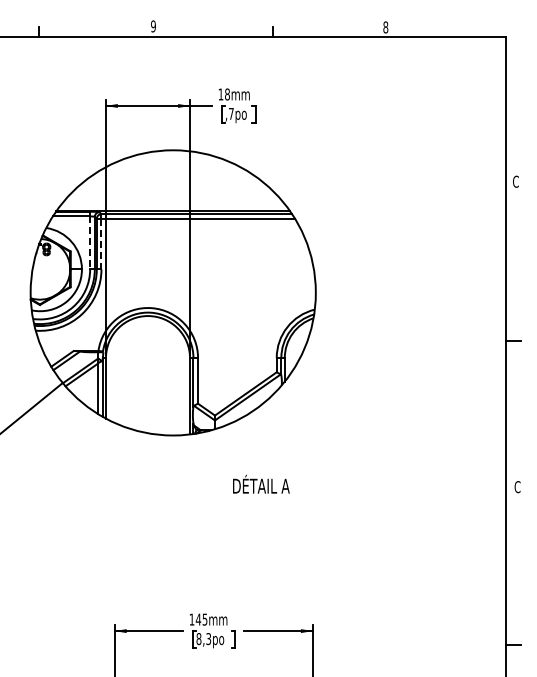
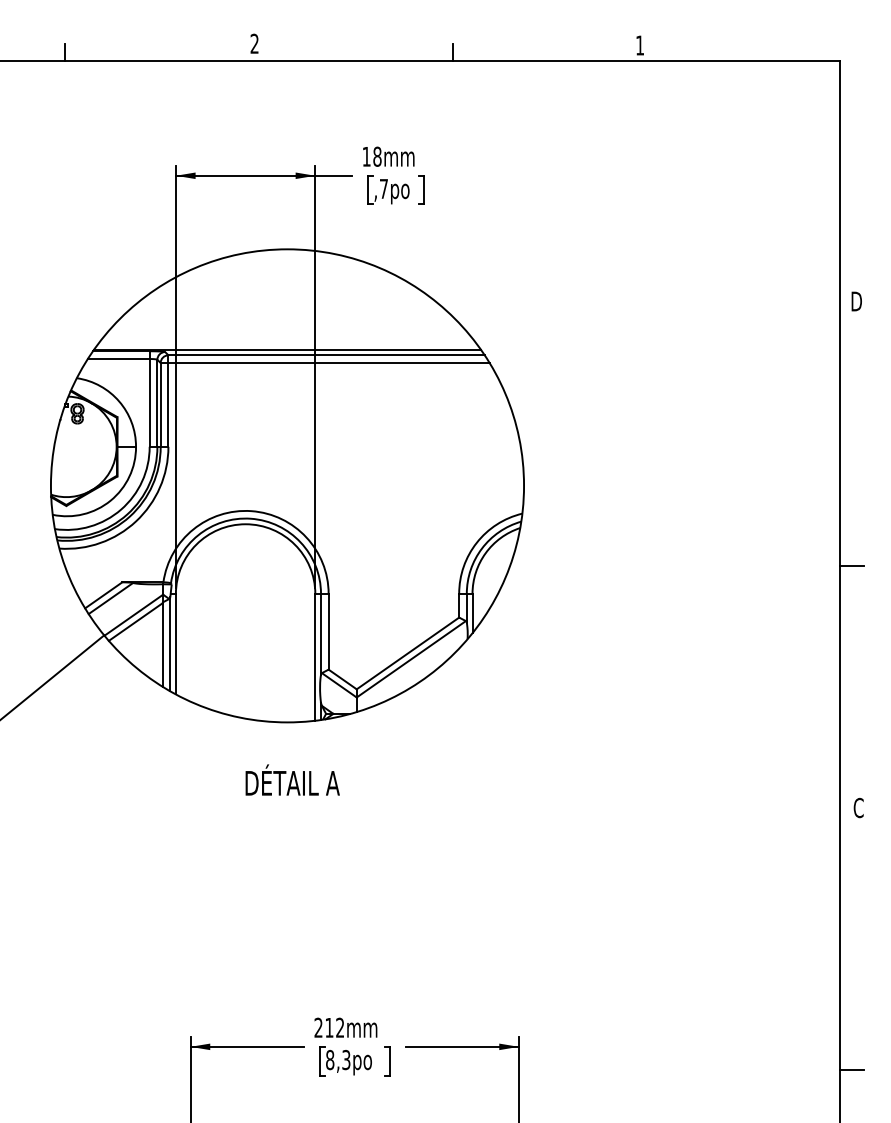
text: (153, 26) -> (254, 43), 9 -> 2
text: (385, 27) -> (639, 45), 8 -> 1
text: (516, 181) -> (856, 301), C -> D
line: (90, 243) -> (150, 403), dashed -> solid
line: (101, 244) -> (168, 405), dashed -> solid
text: (261, 483) -> (292, 778), moved
text: (198, 619) -> (329, 1027), 145mm -> 212mm

